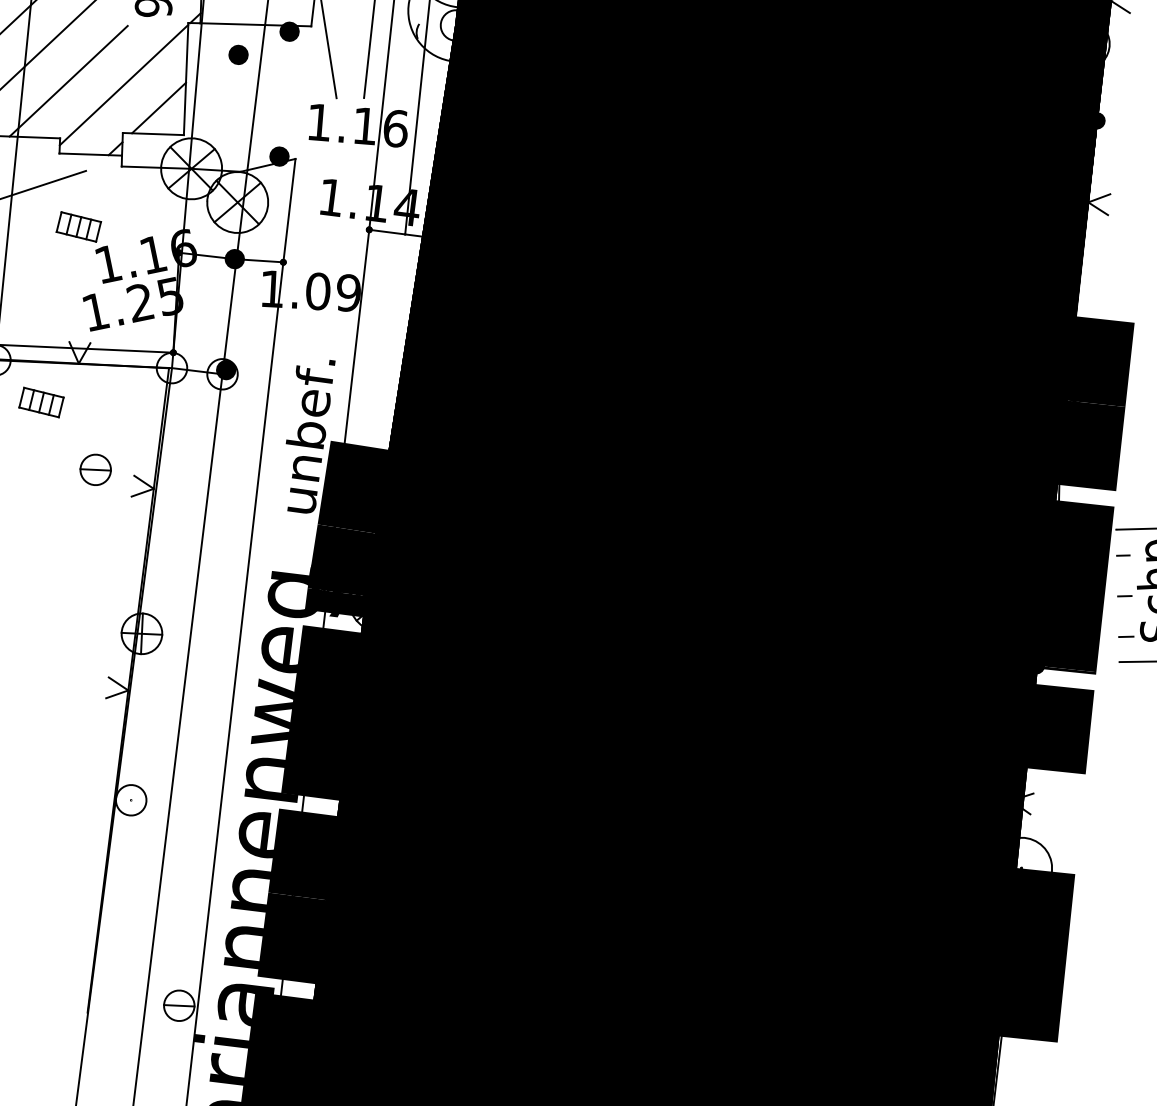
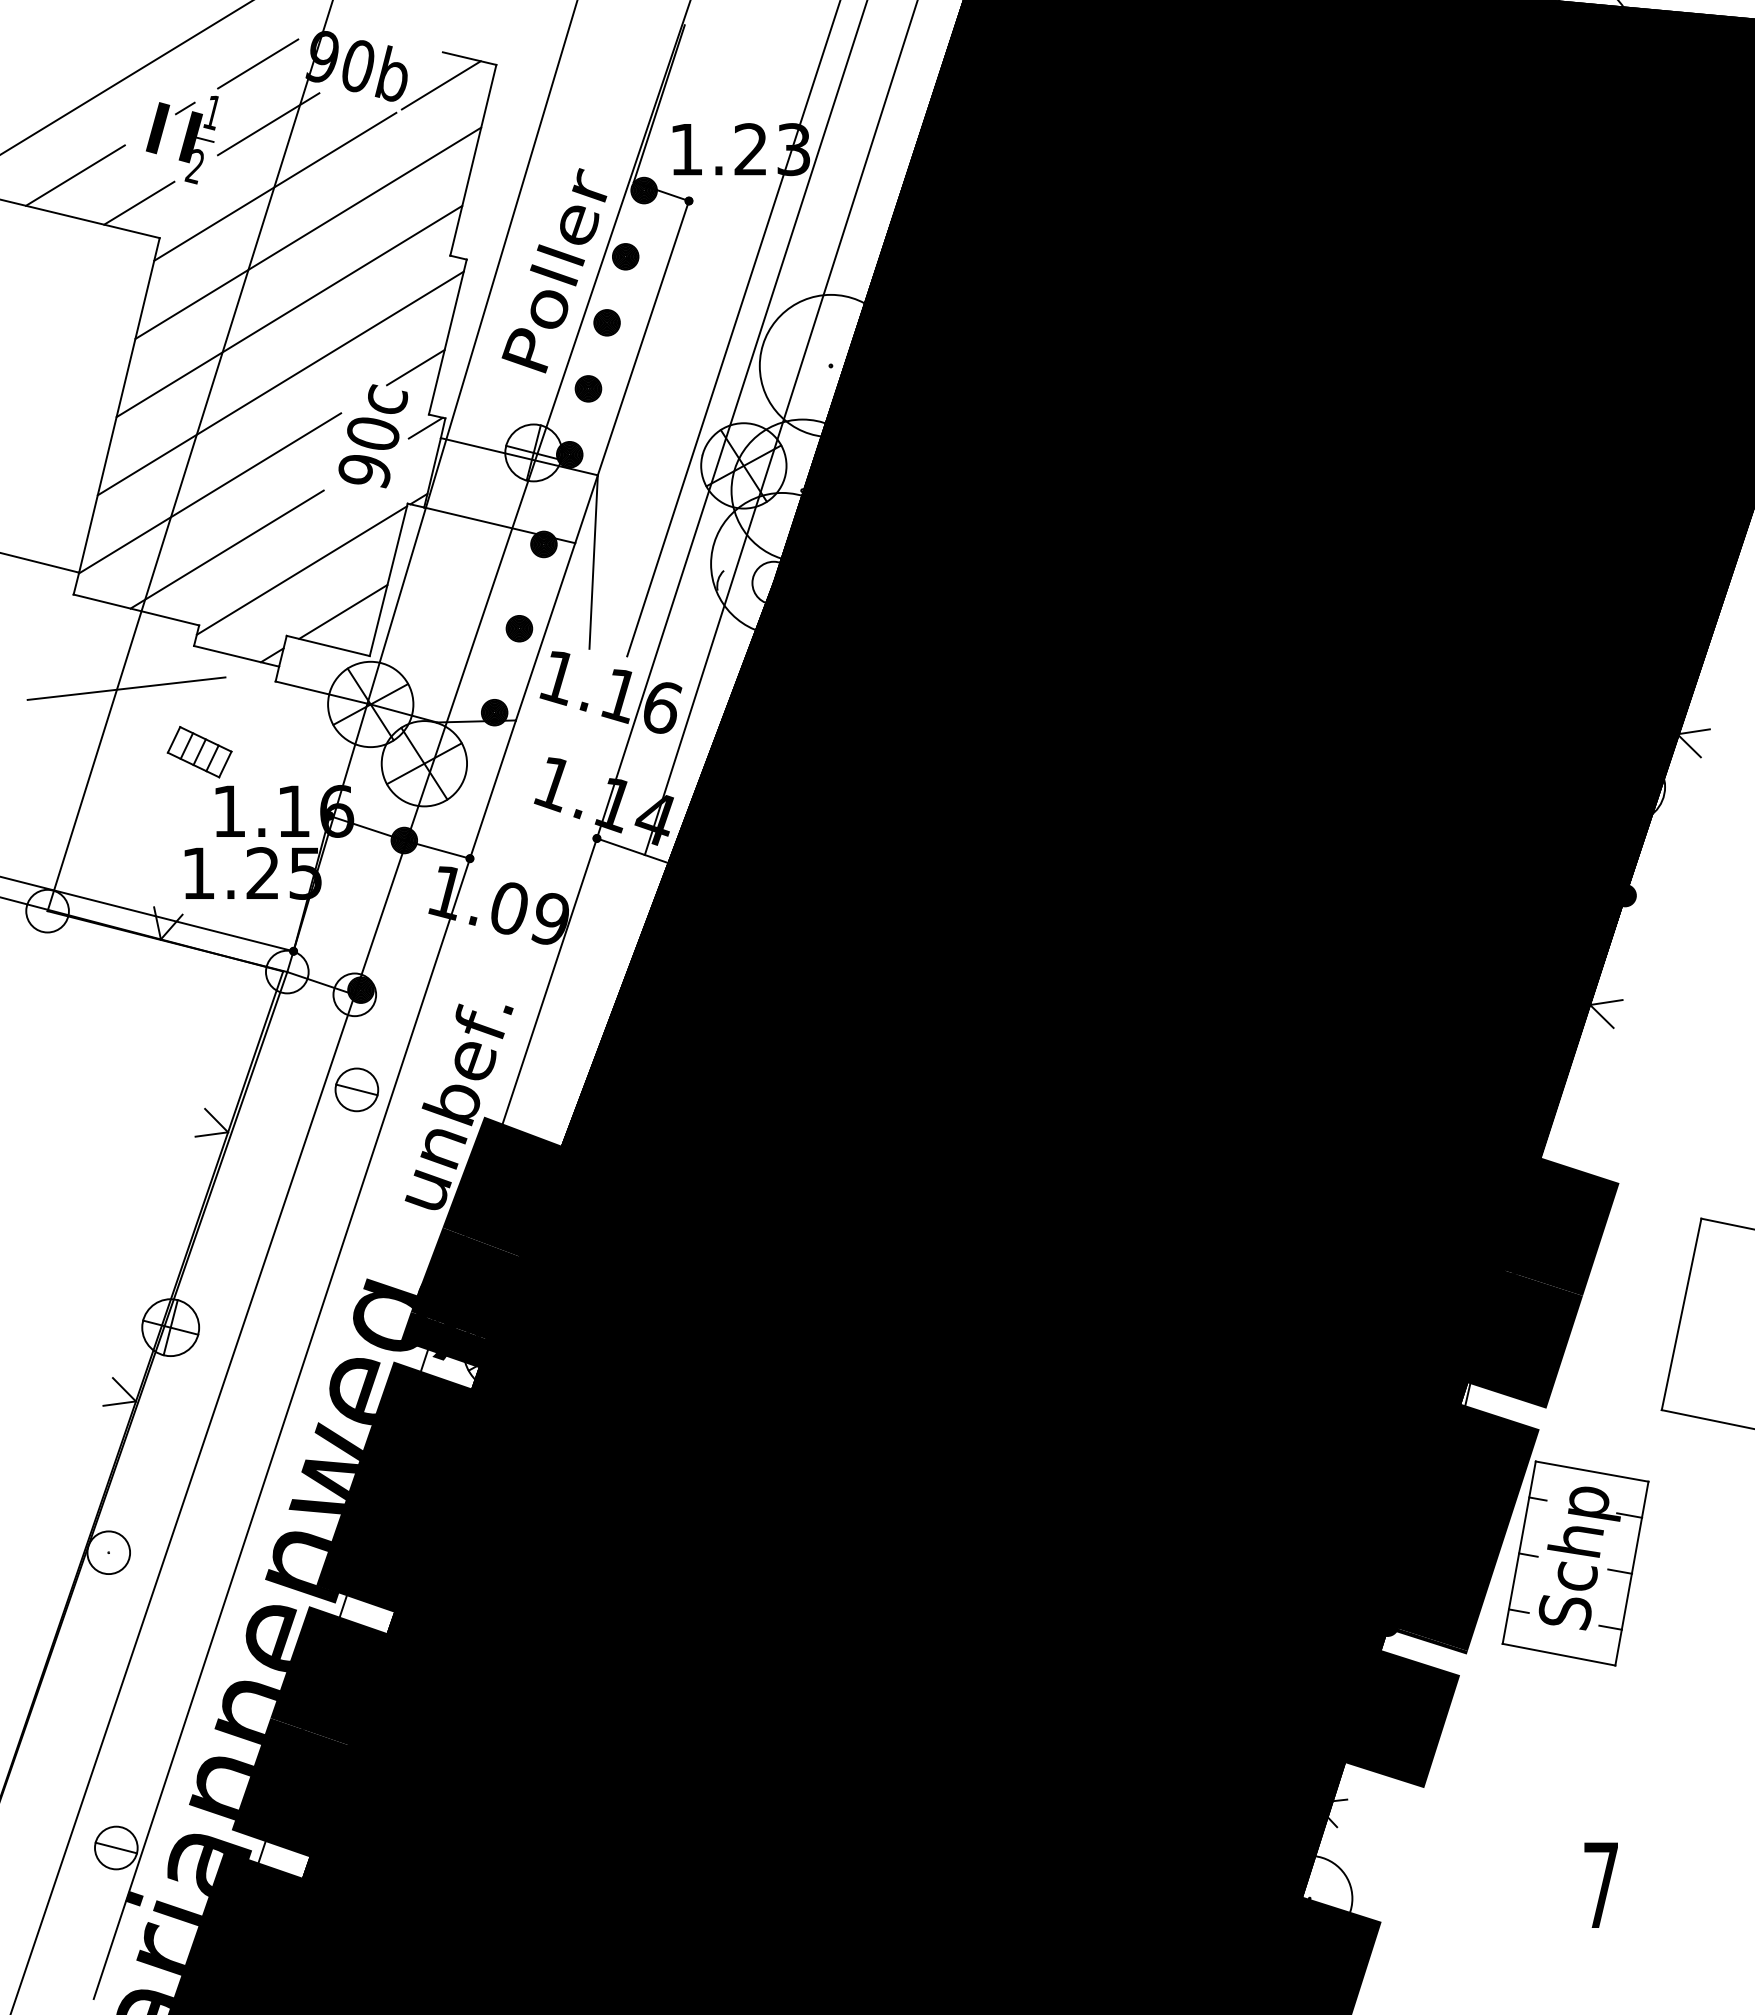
part: (238, 54) -> (519, 628), moved
line: (303, 92) -> (545, 631), added
part: (41, 402) -> (98, 982), removed
part: (95, 469) -> (356, 1089), moved
line: (1117, 595) -> (1518, 1552), added

